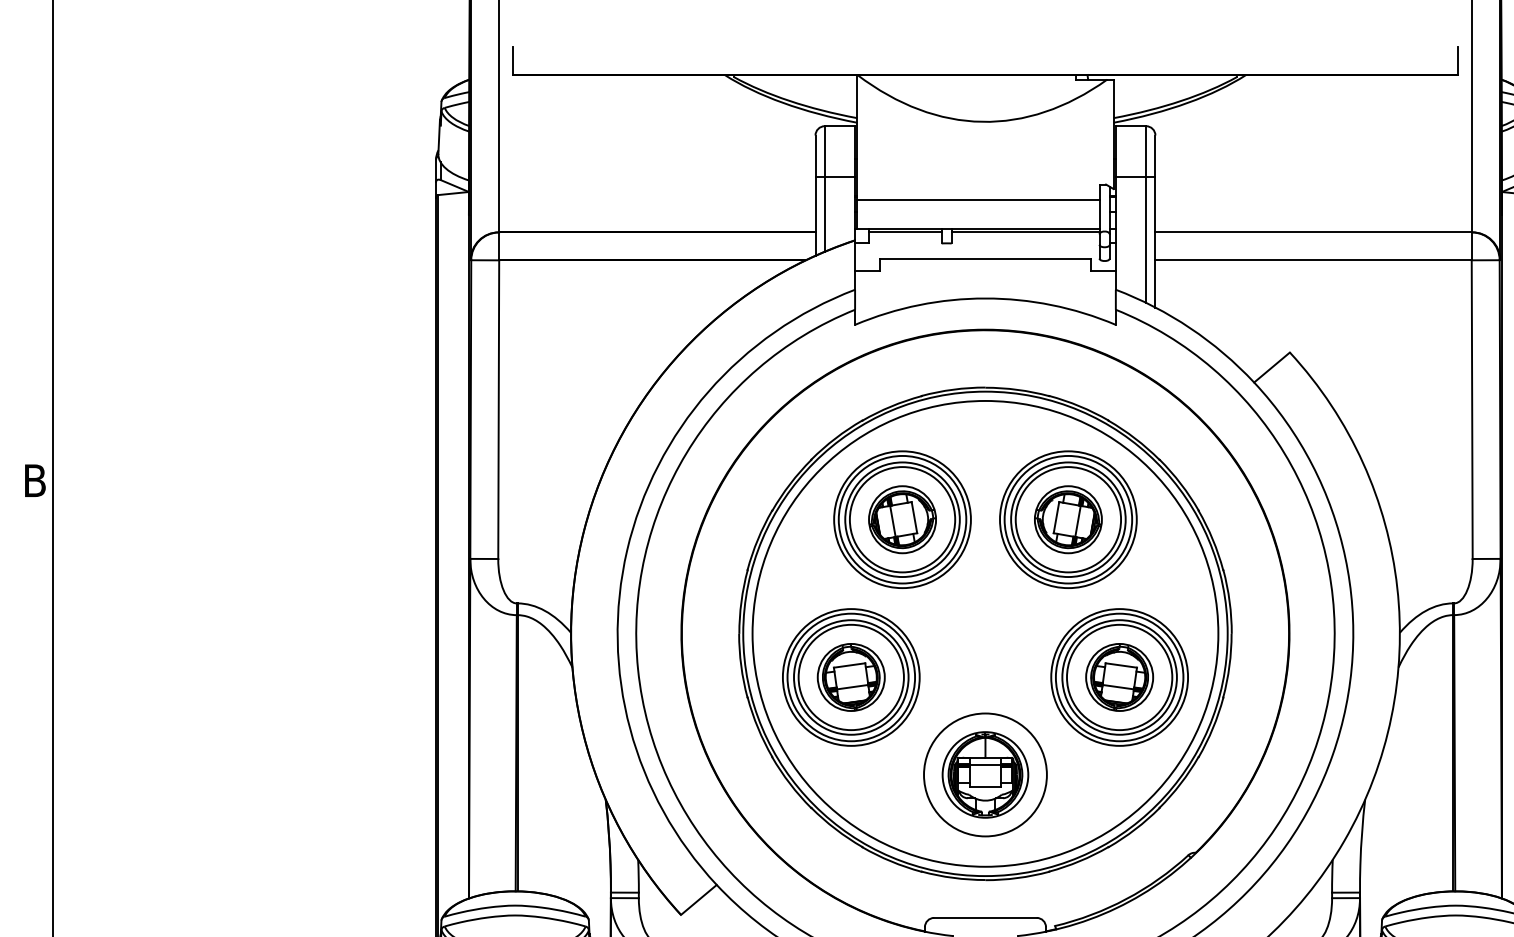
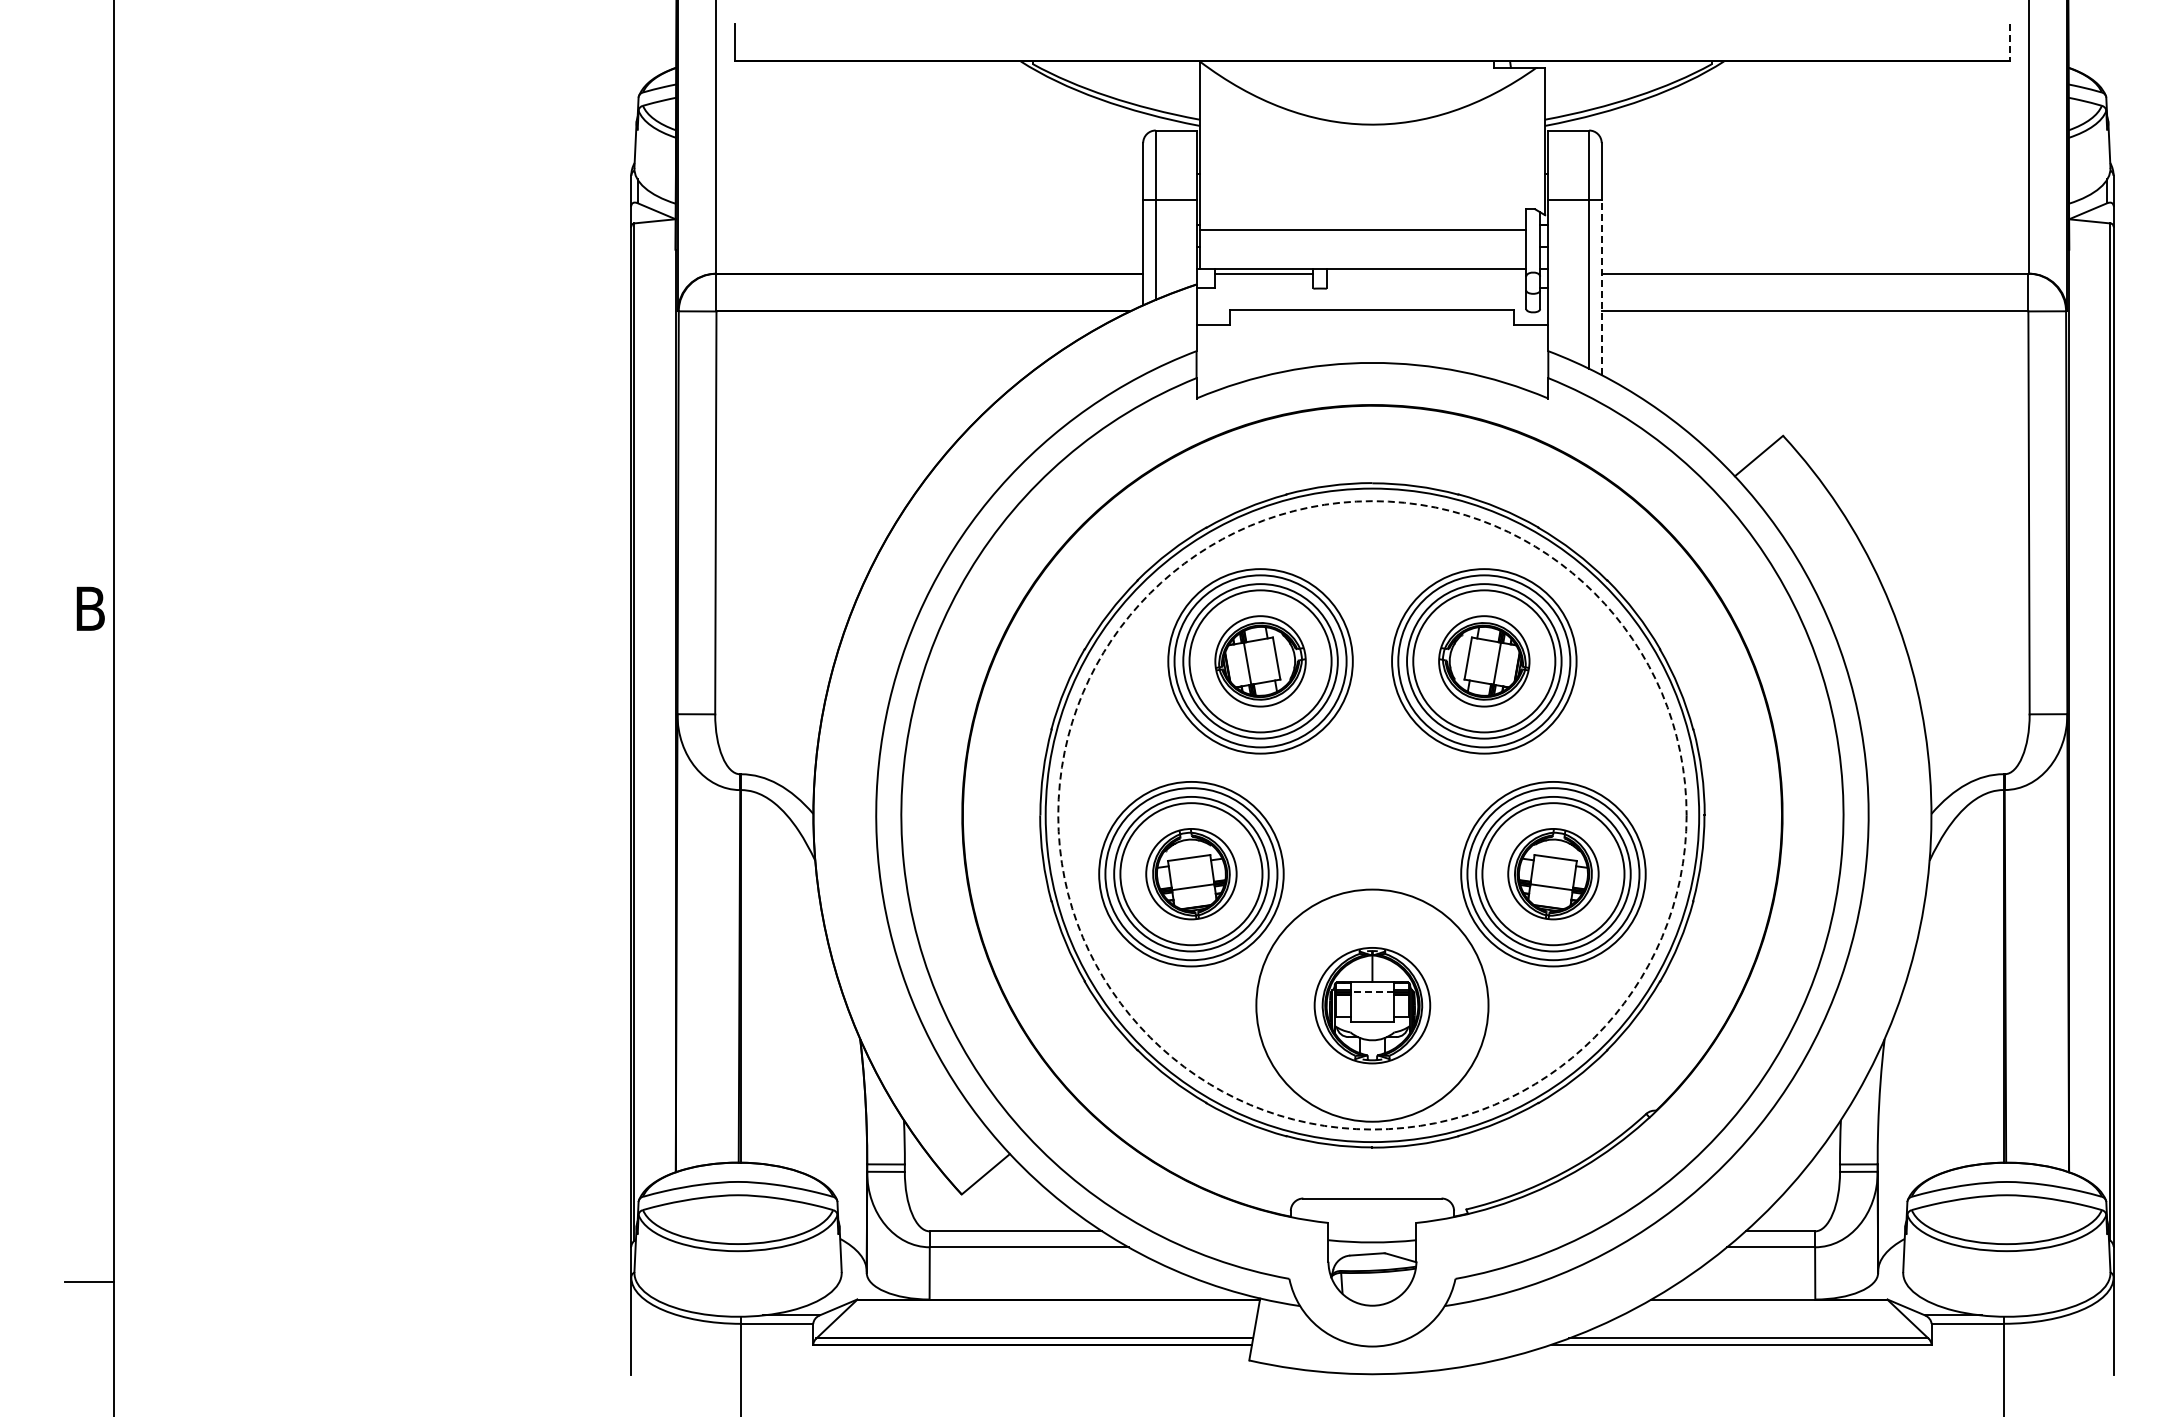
line: (1457, 60) -> (2009, 42), solid -> dashed
line: (1025, 232) -> (1426, 273), removed
line: (1155, 242) -> (1601, 287), solid -> dashed
circle: (985, 633) -> (1372, 815), solid -> dashed
line: (984, 765) -> (1371, 992), solid -> dashed
circle: (985, 774) -> (1372, 1005), size x1.4

